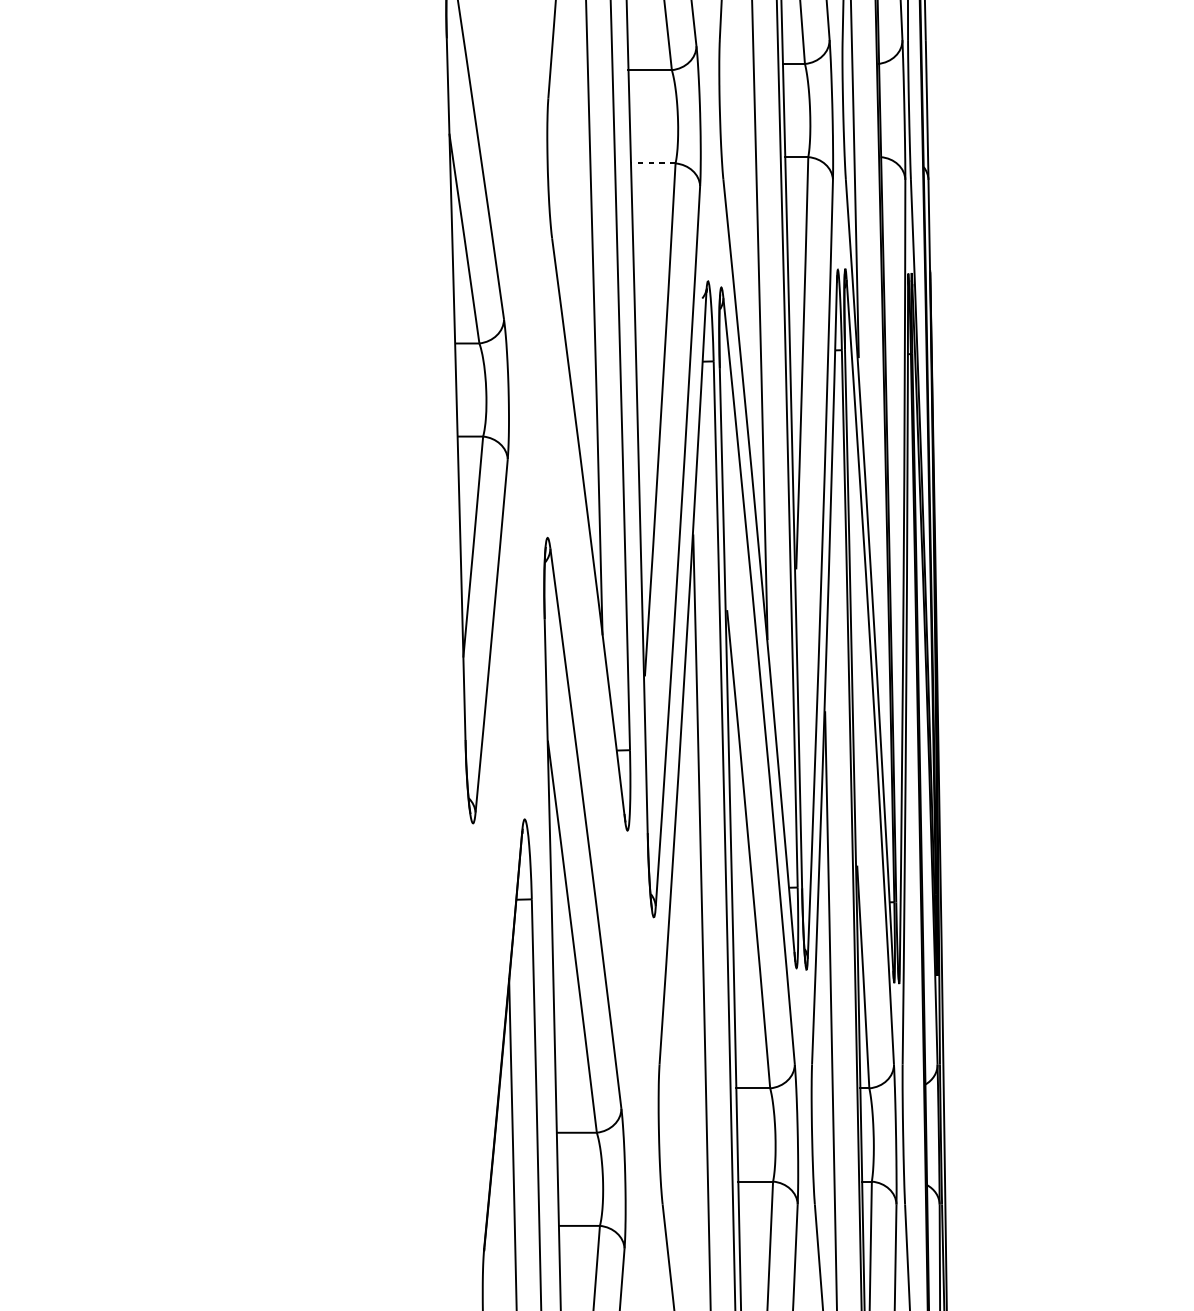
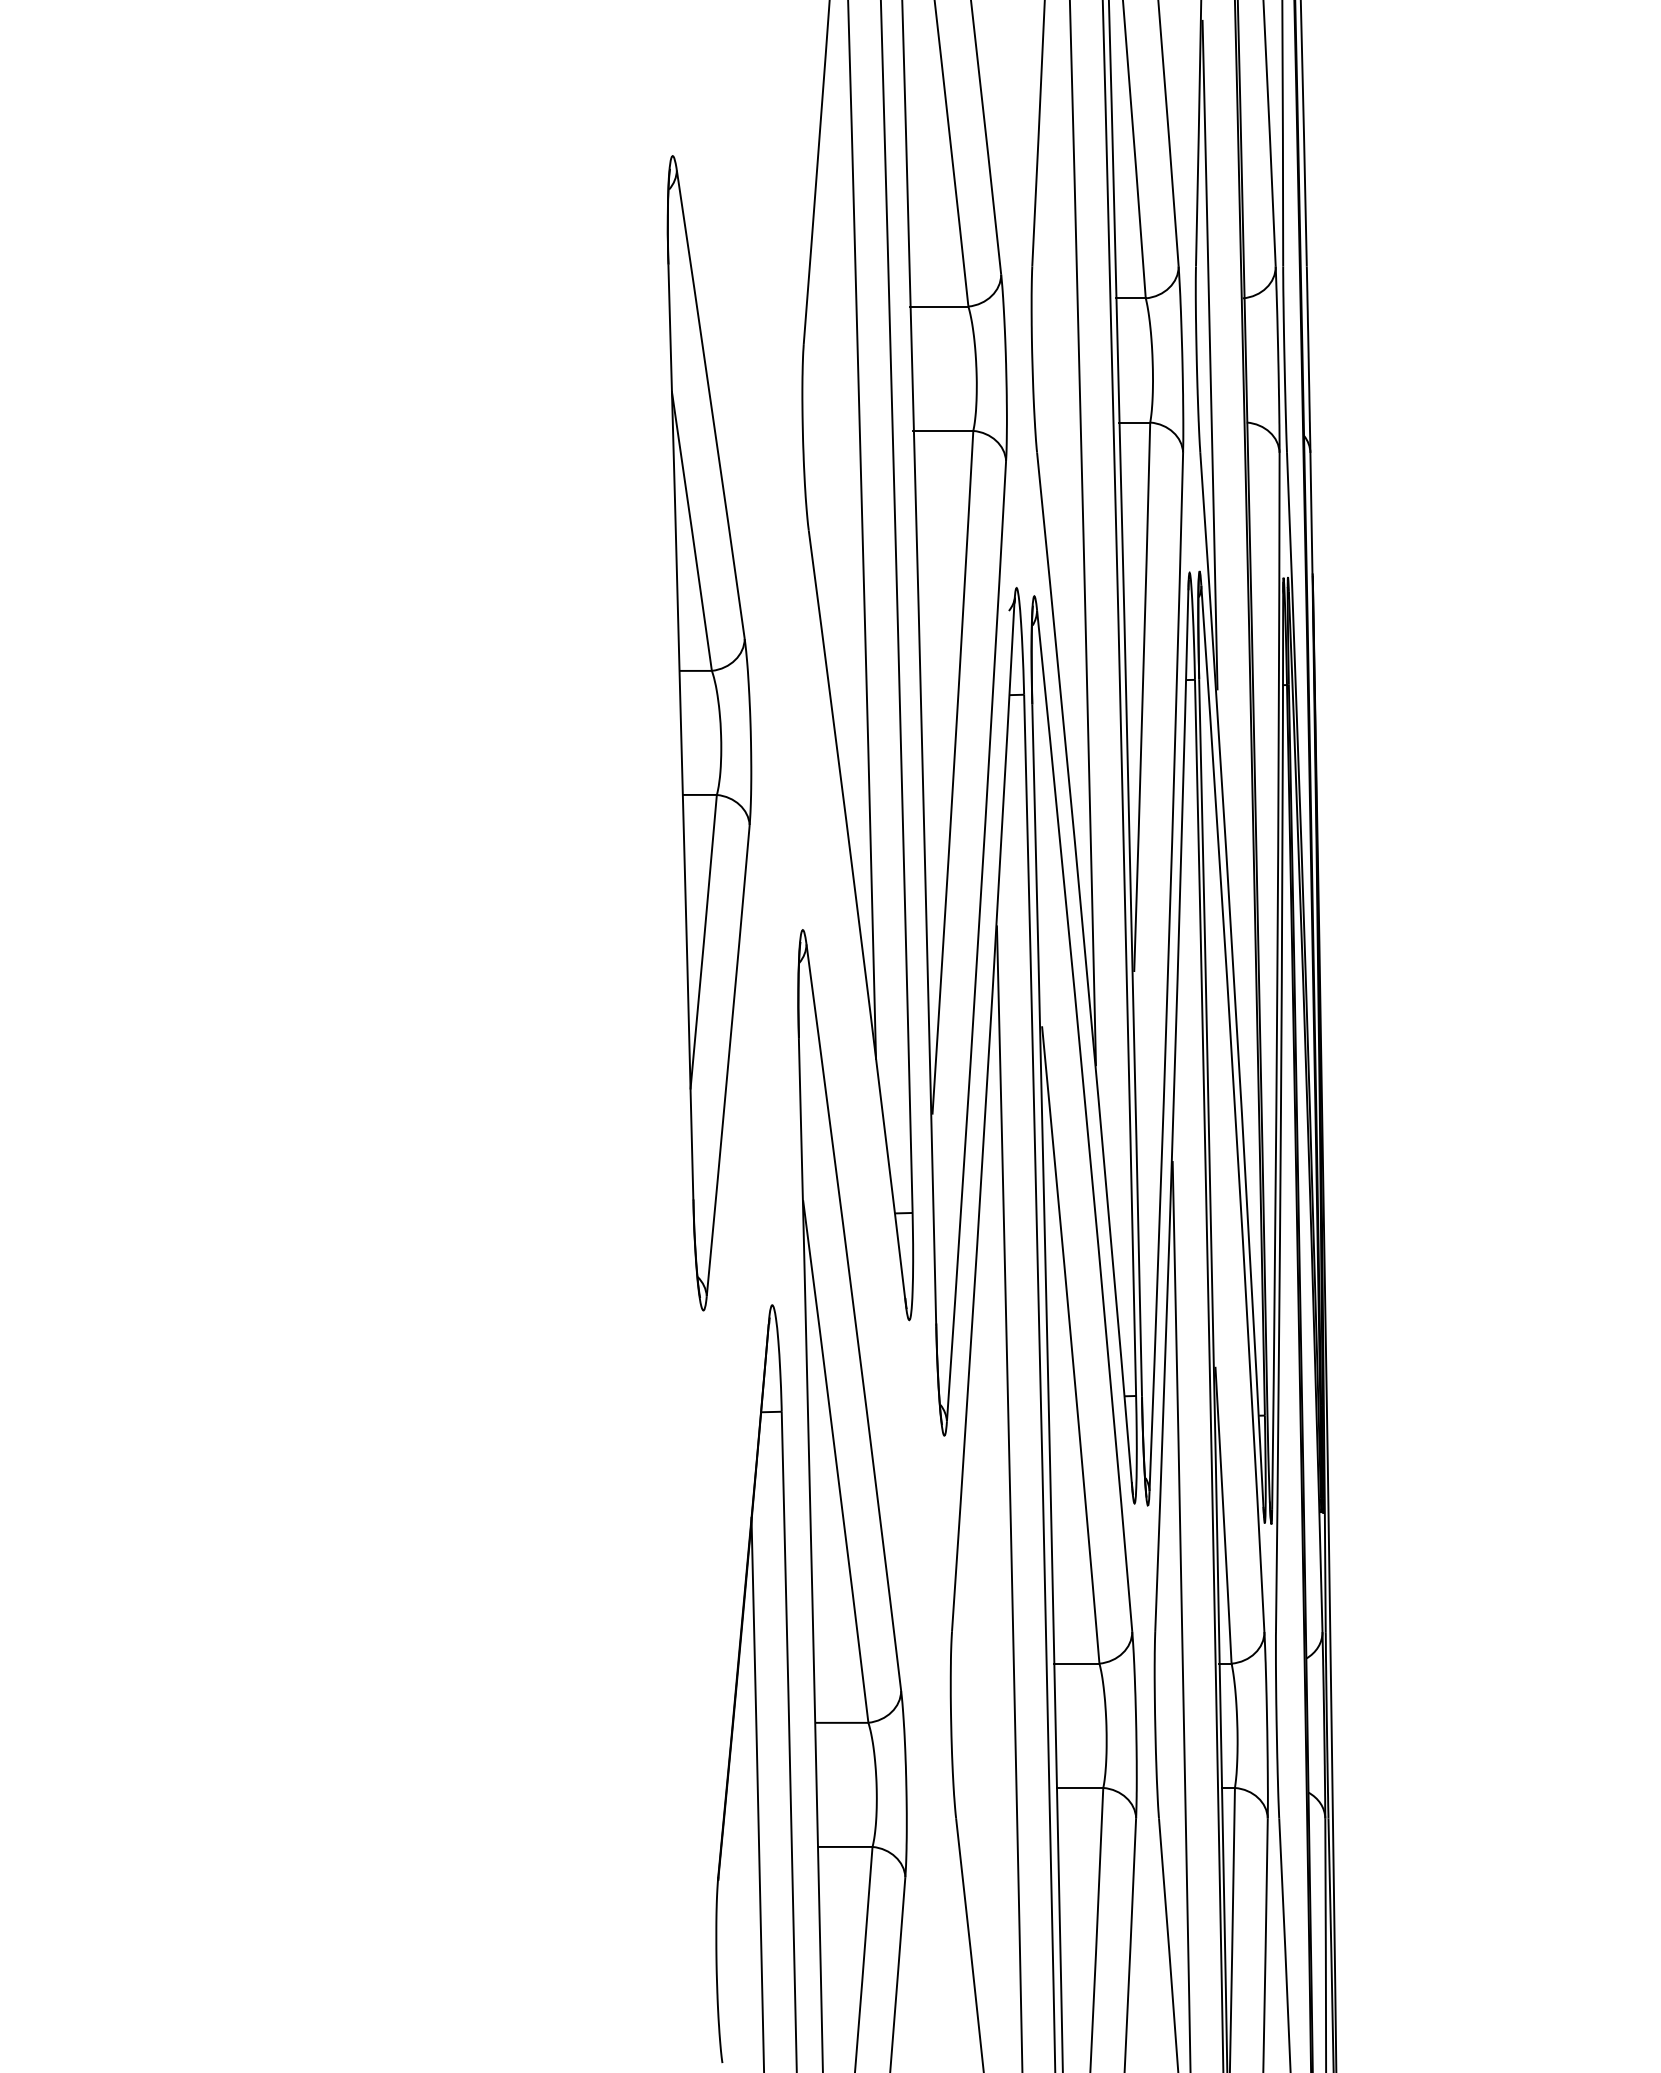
line: (653, 163) -> (943, 430), dashed -> solid

